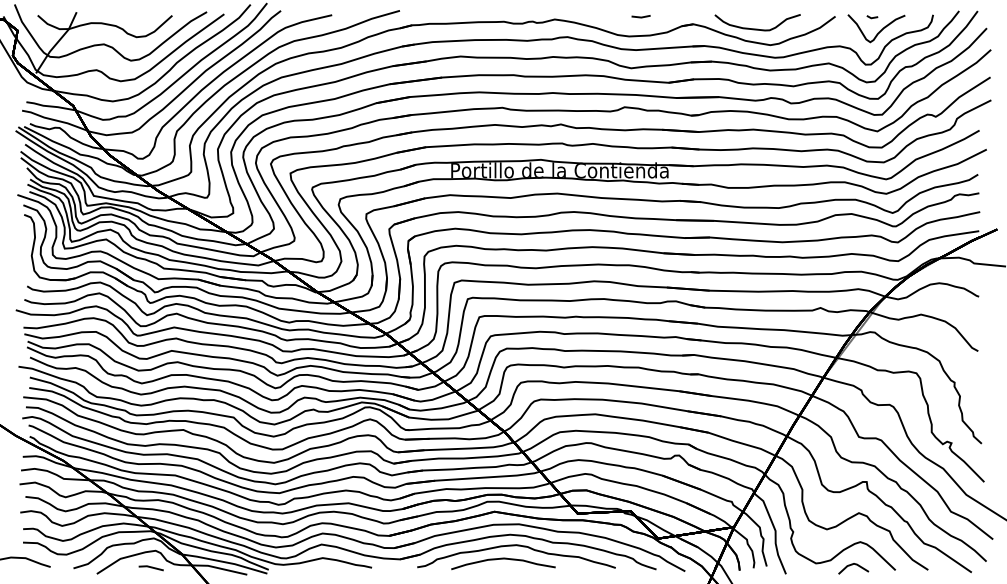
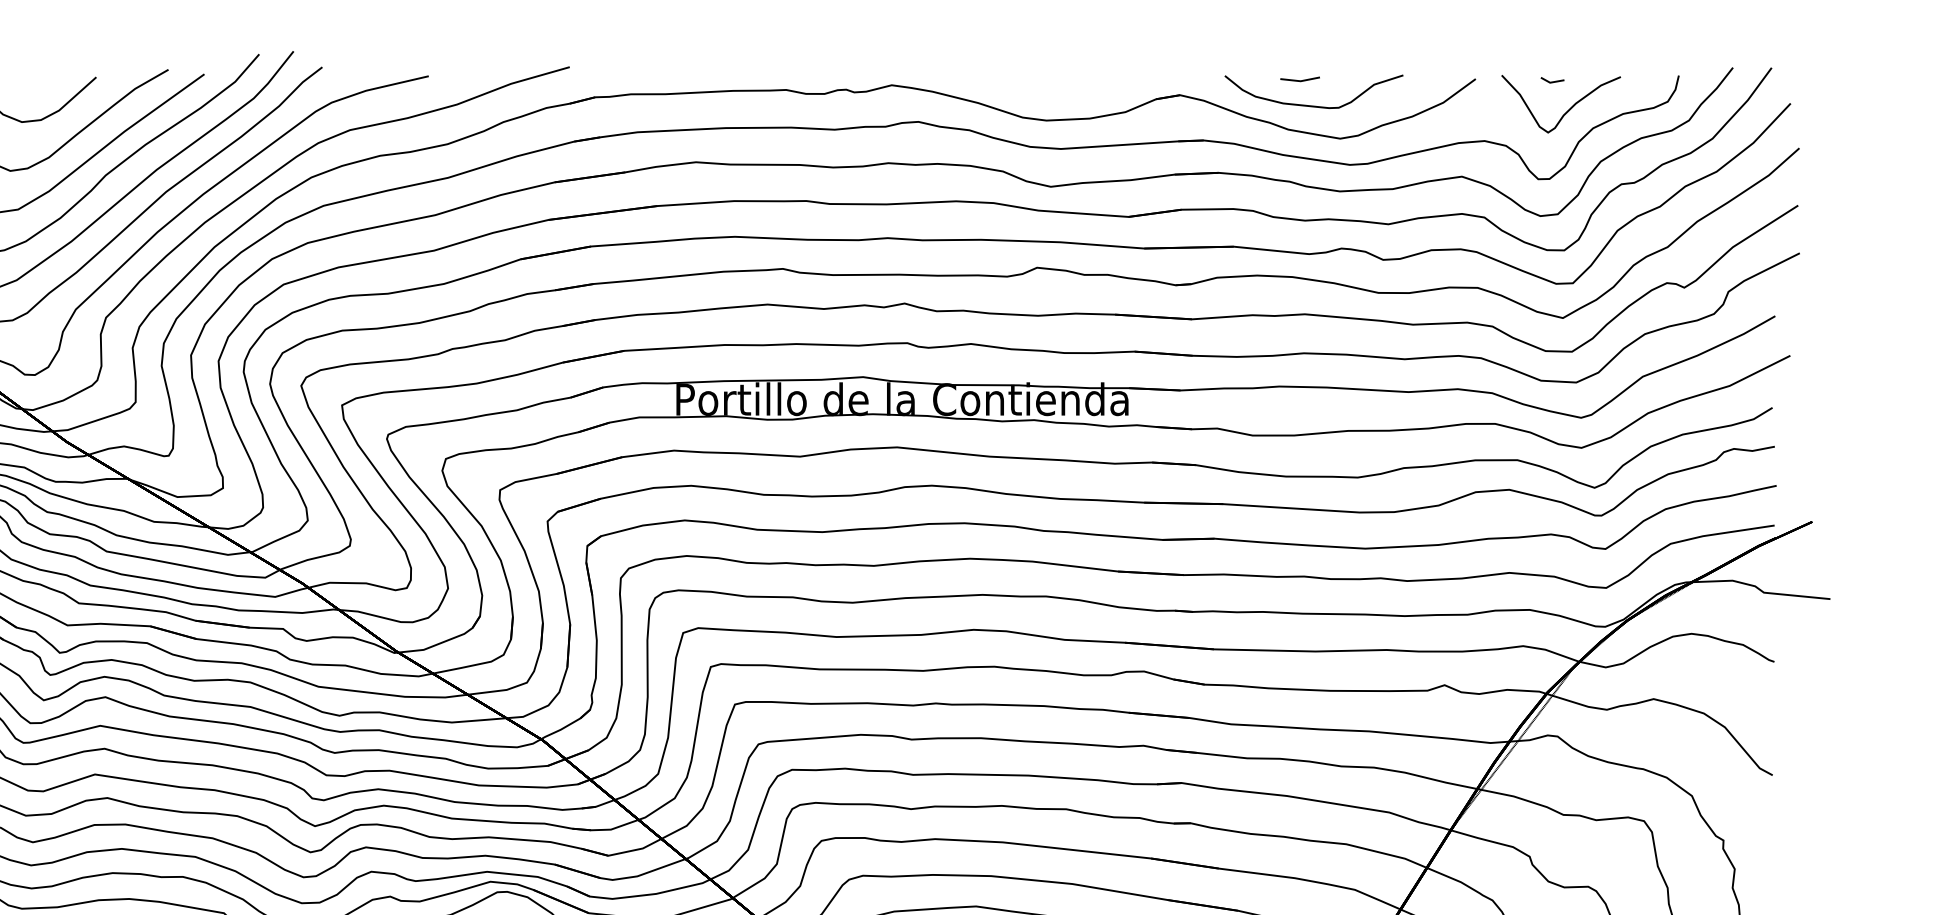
line: (640, 16) -> (1298, 79), moved

